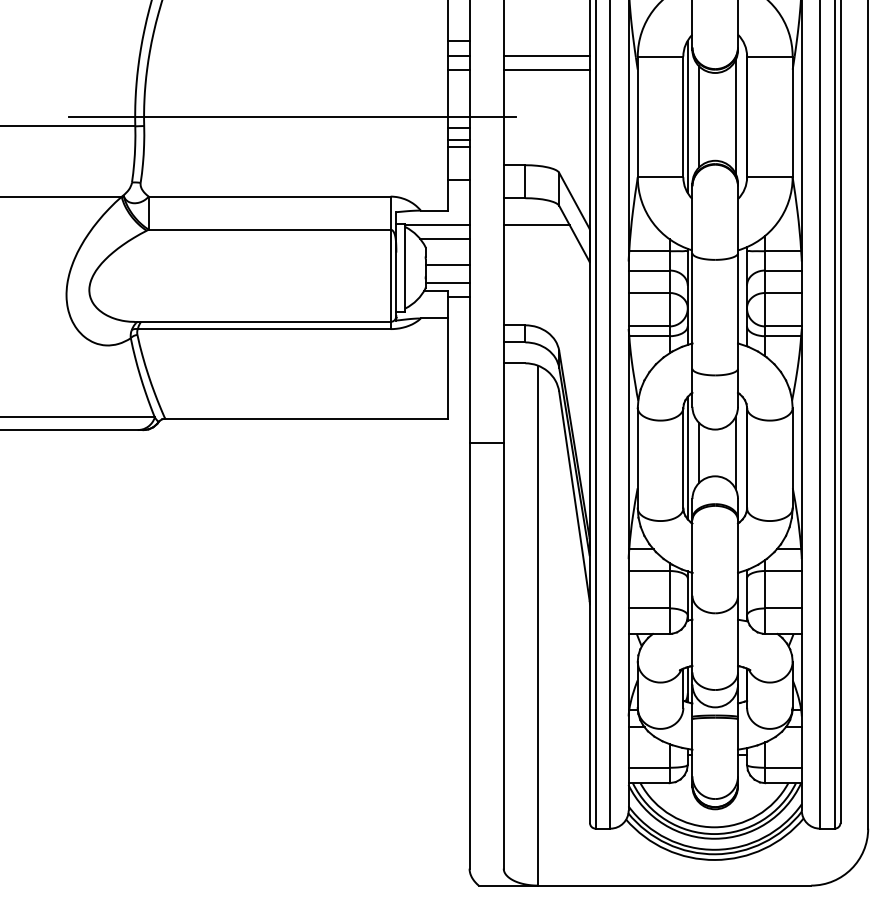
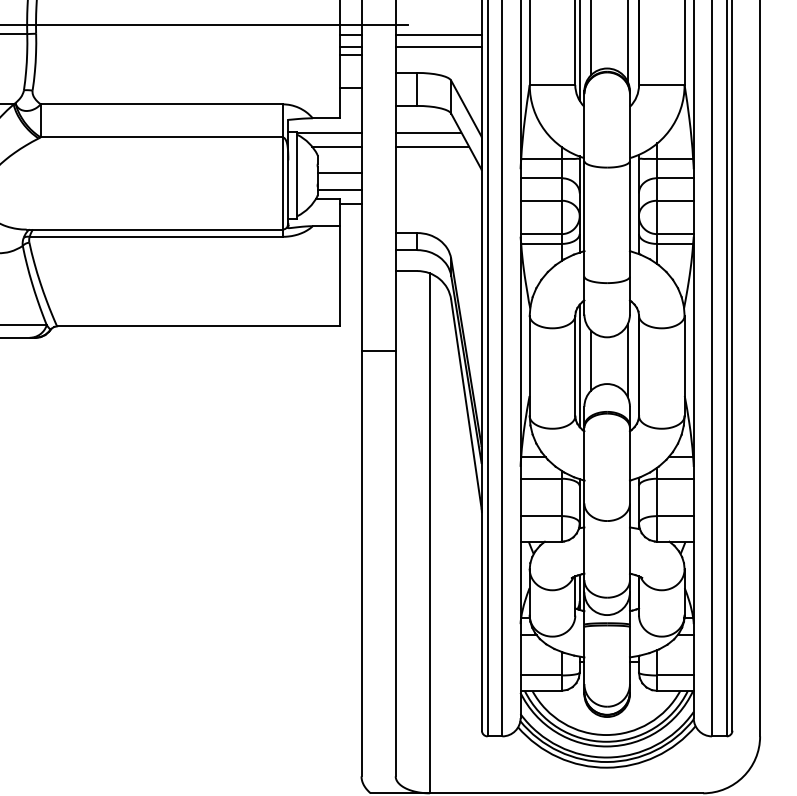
line: (546, 127) -> (438, 35), added
line: (546, 139) -> (438, 47), added
line: (540, 239) -> (432, 147), added

